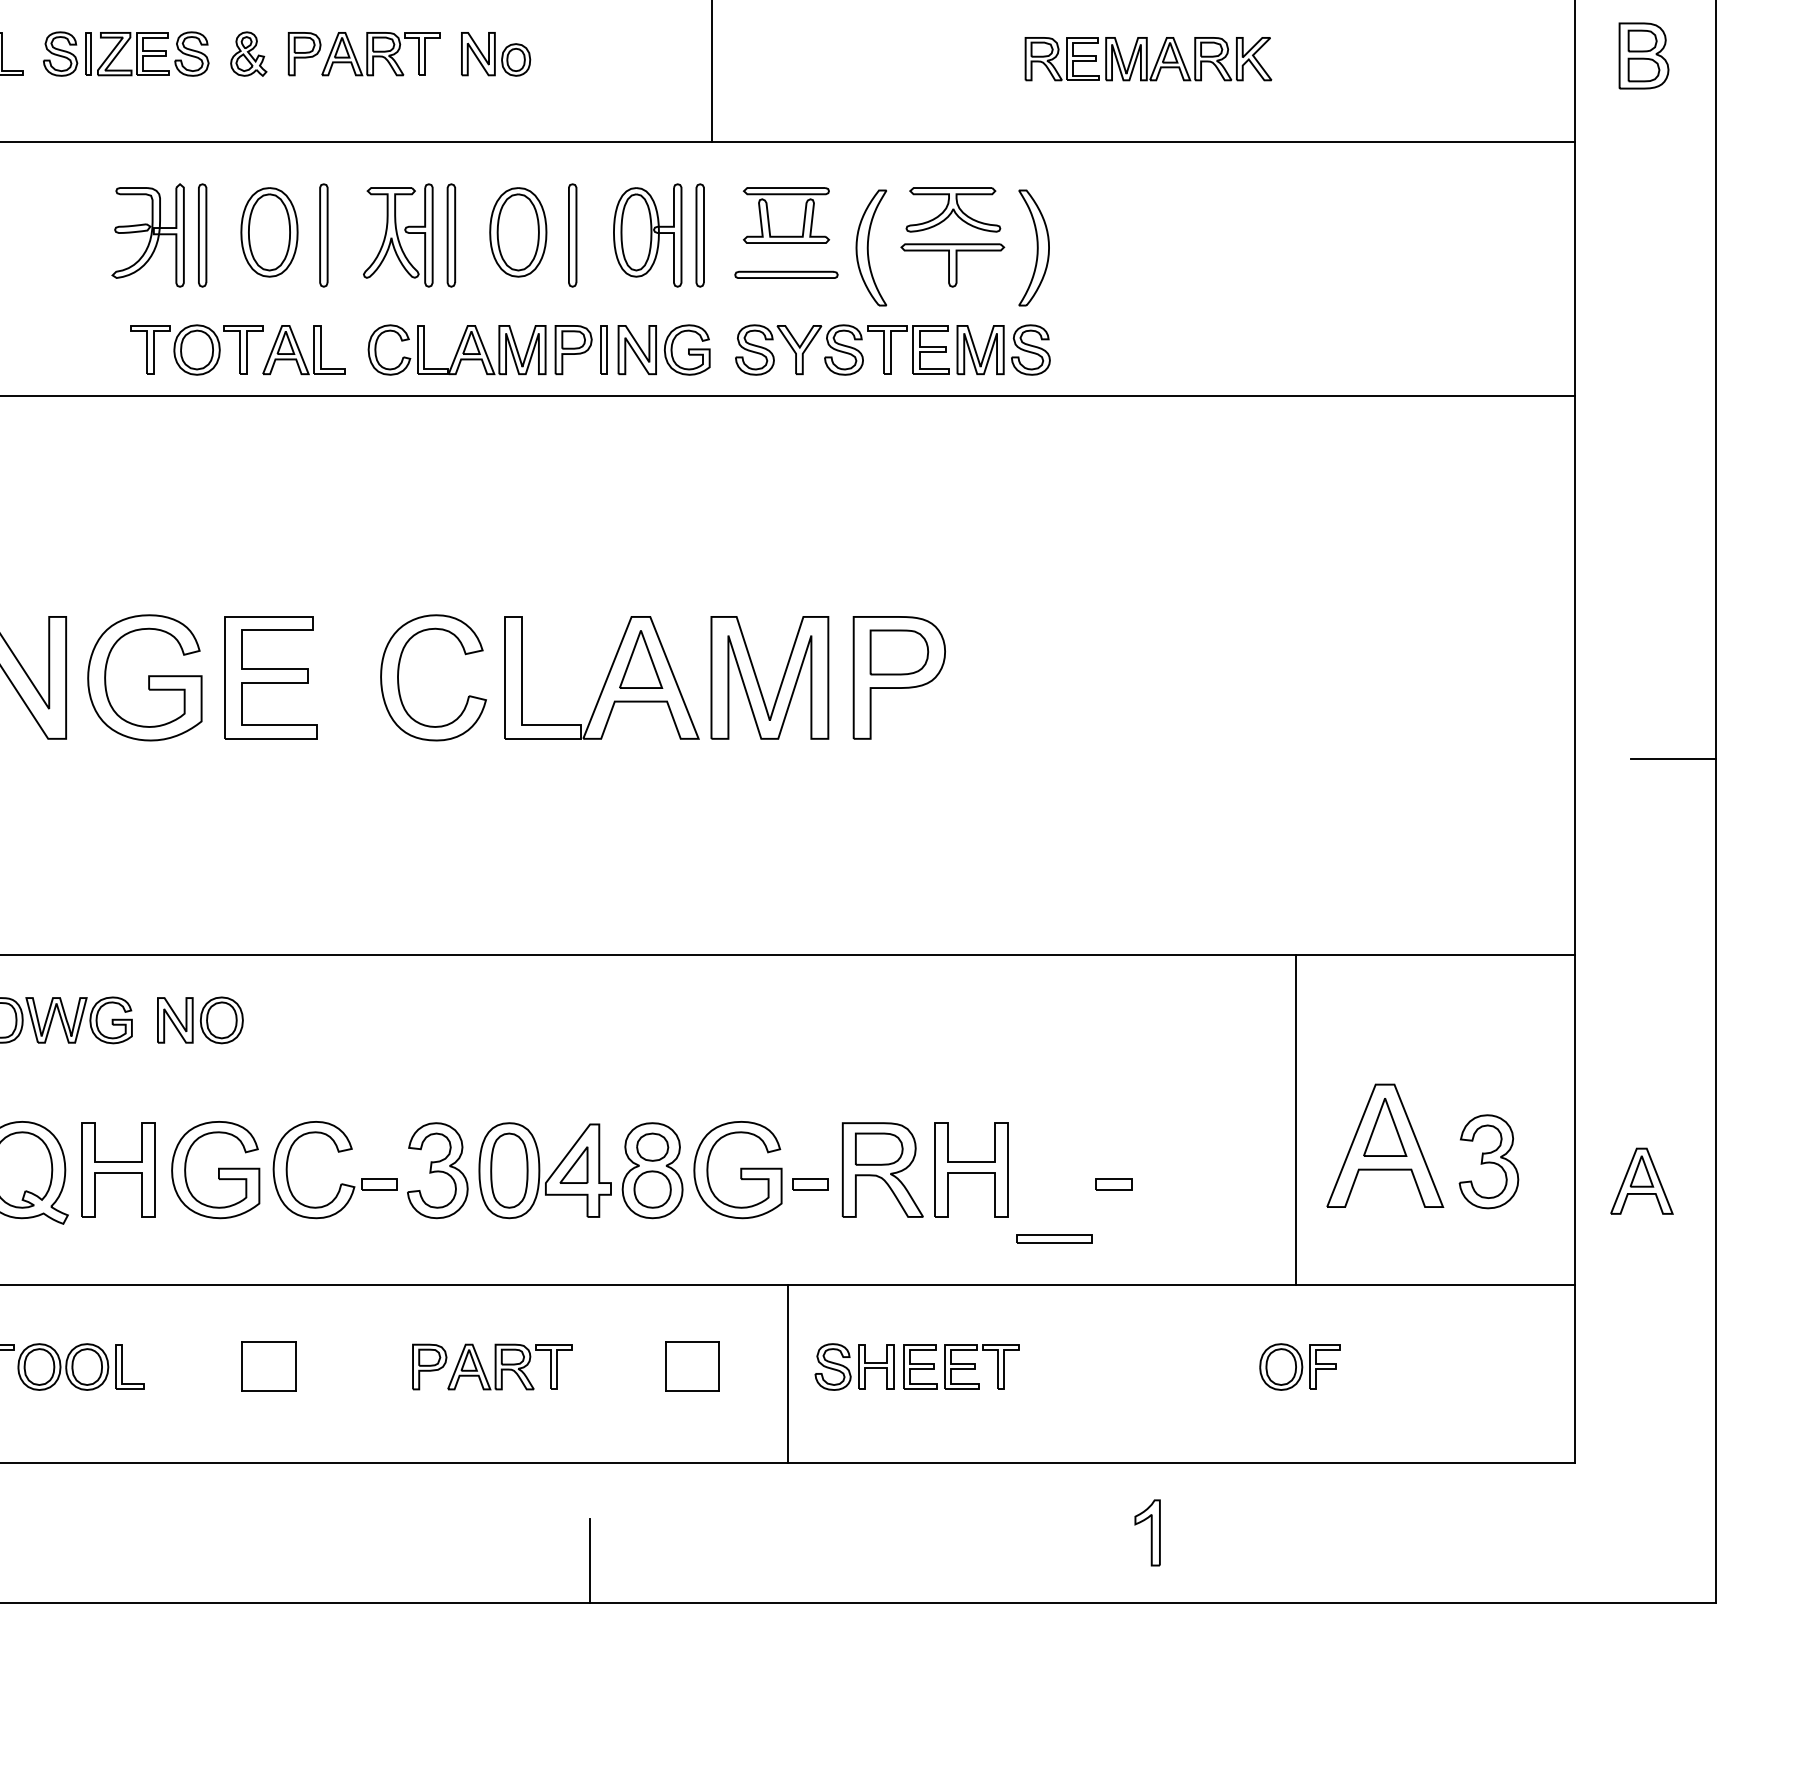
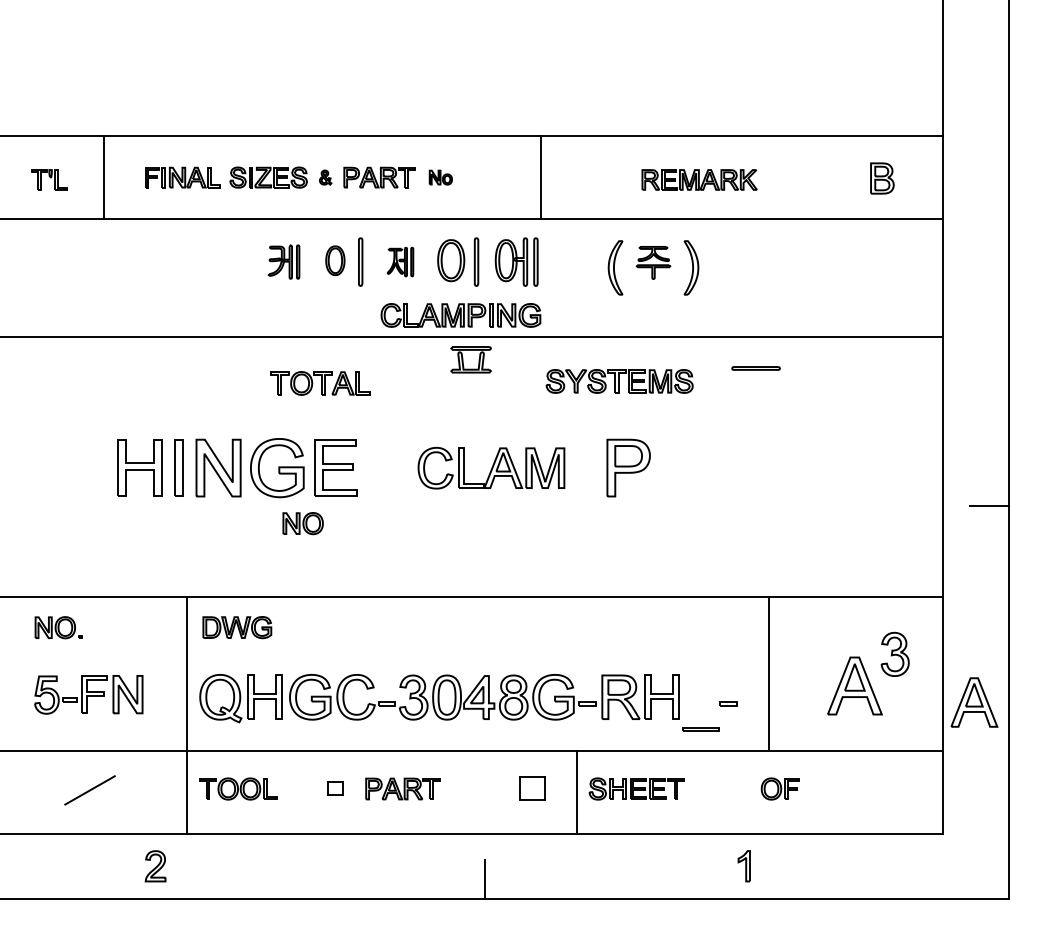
part: (248, 53) -> (325, 177), size x0.7
part: (495, 53) -> (440, 177), size x0.7
part: (1644, 55) -> (882, 178), moved
part: (1148, 58) -> (699, 179), moved
part: (785, 214) -> (470, 359), moved
part: (269, 232) -> (335, 260), size x0.7
part: (158, 234) -> (283, 261), size x0.7
part: (409, 234) -> (400, 261), size x0.6
part: (952, 236) -> (653, 262), size x0.7
line: (785, 272) -> (755, 367), moved
part: (237, 350) -> (320, 383), moved
part: (892, 350) -> (619, 381), moved
part: (604, 678) -> (491, 468), size x0.7
part: (198, 1020) -> (302, 523), moved
line: (1296, 1118) -> (769, 673), moved
part: (1487, 1159) -> (894, 653), moved
part: (1642, 1181) -> (974, 702), size x1.6
part: (269, 1365) -> (335, 788), size x0.6
part: (490, 1365) -> (402, 788), moved
part: (1298, 1365) -> (779, 788), moved

